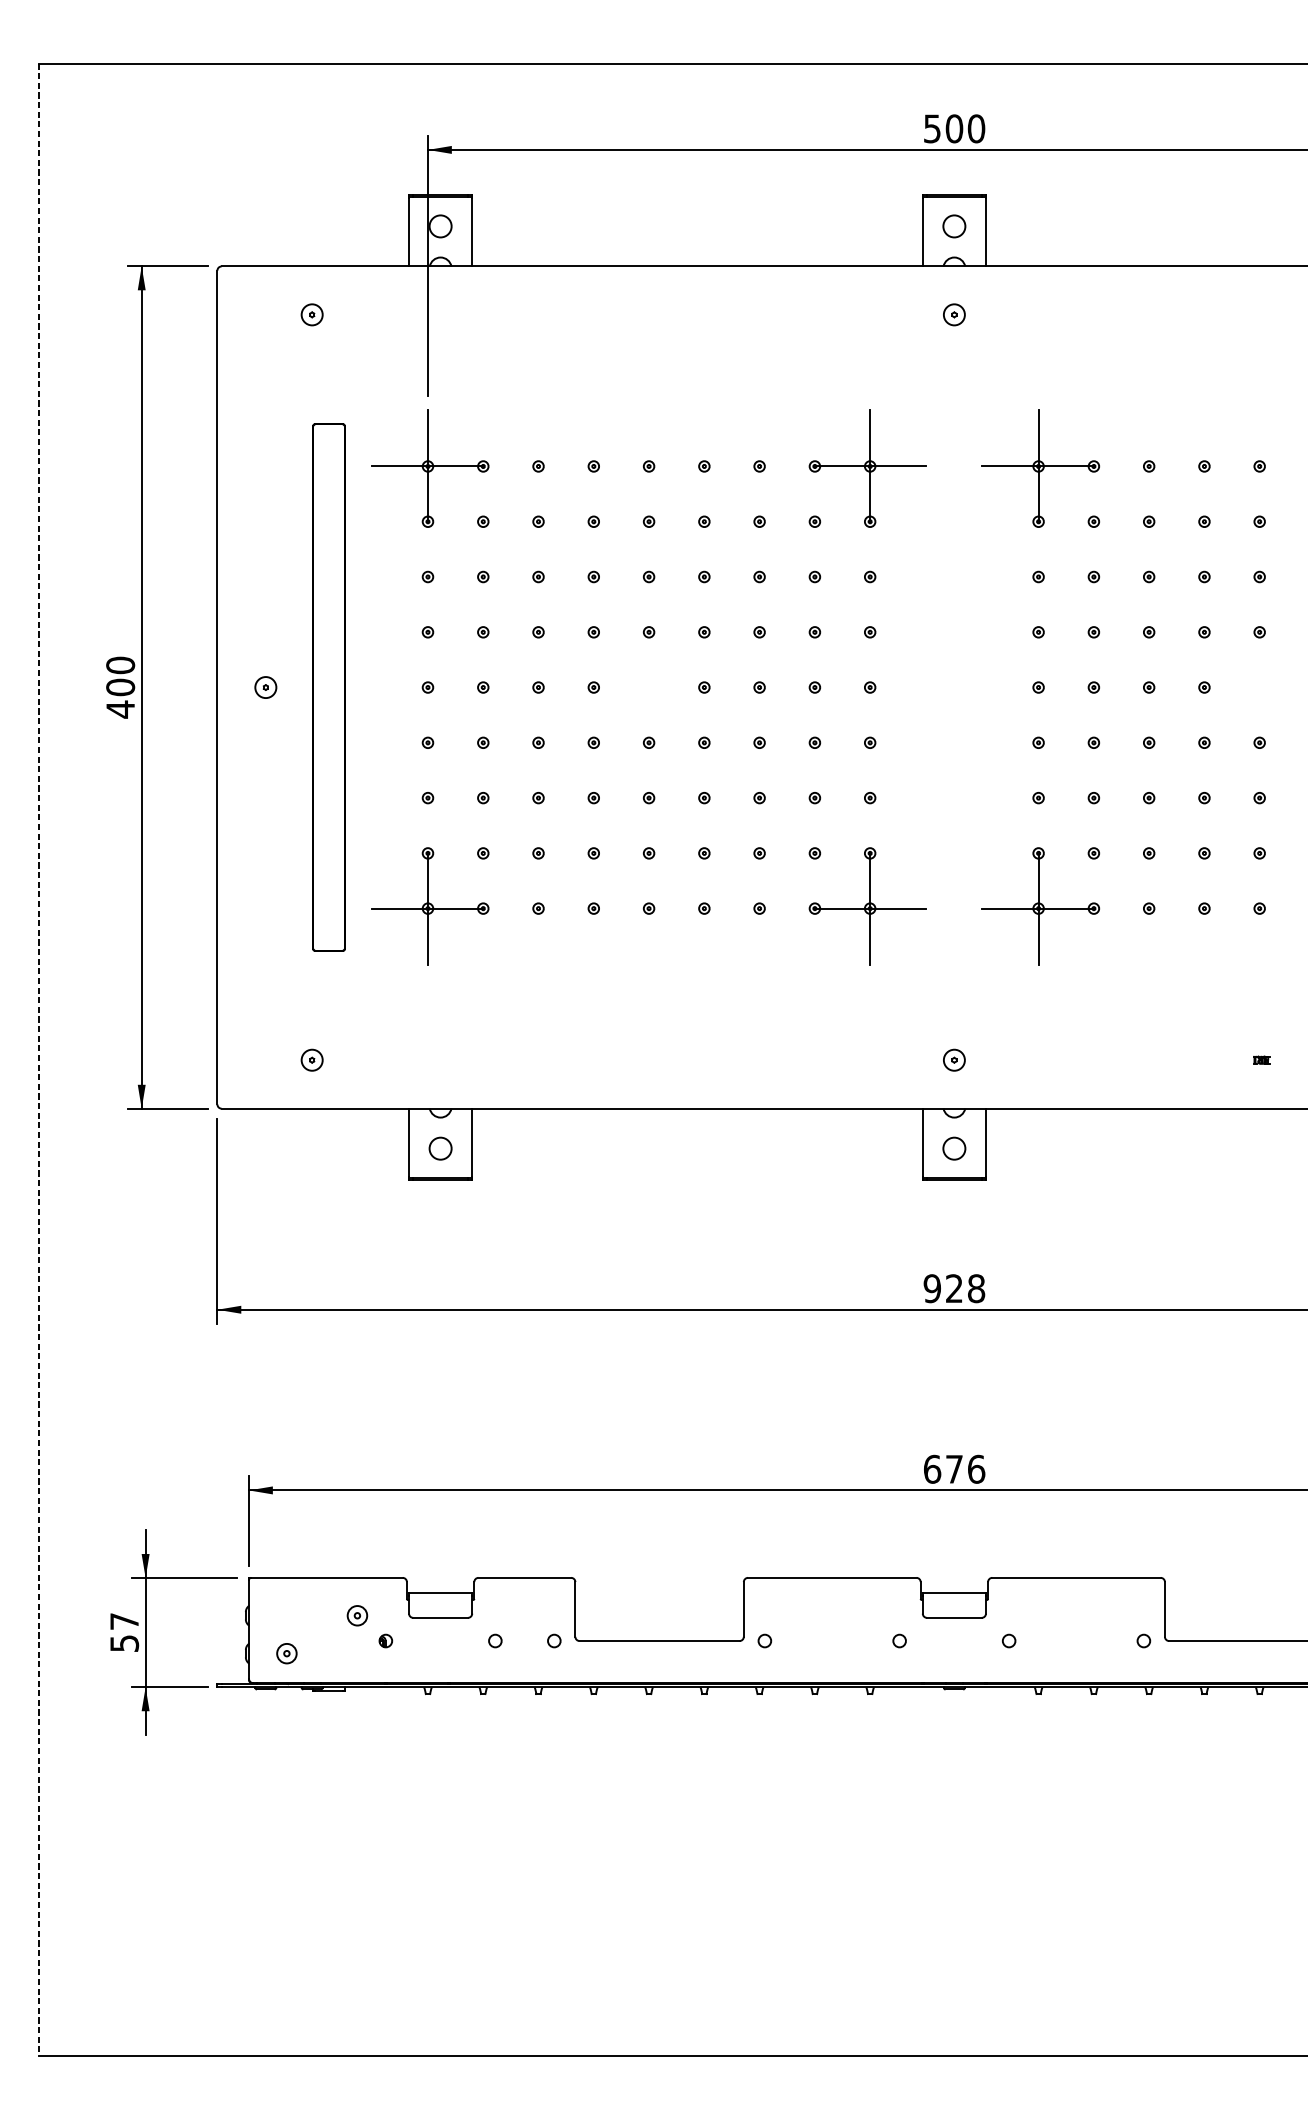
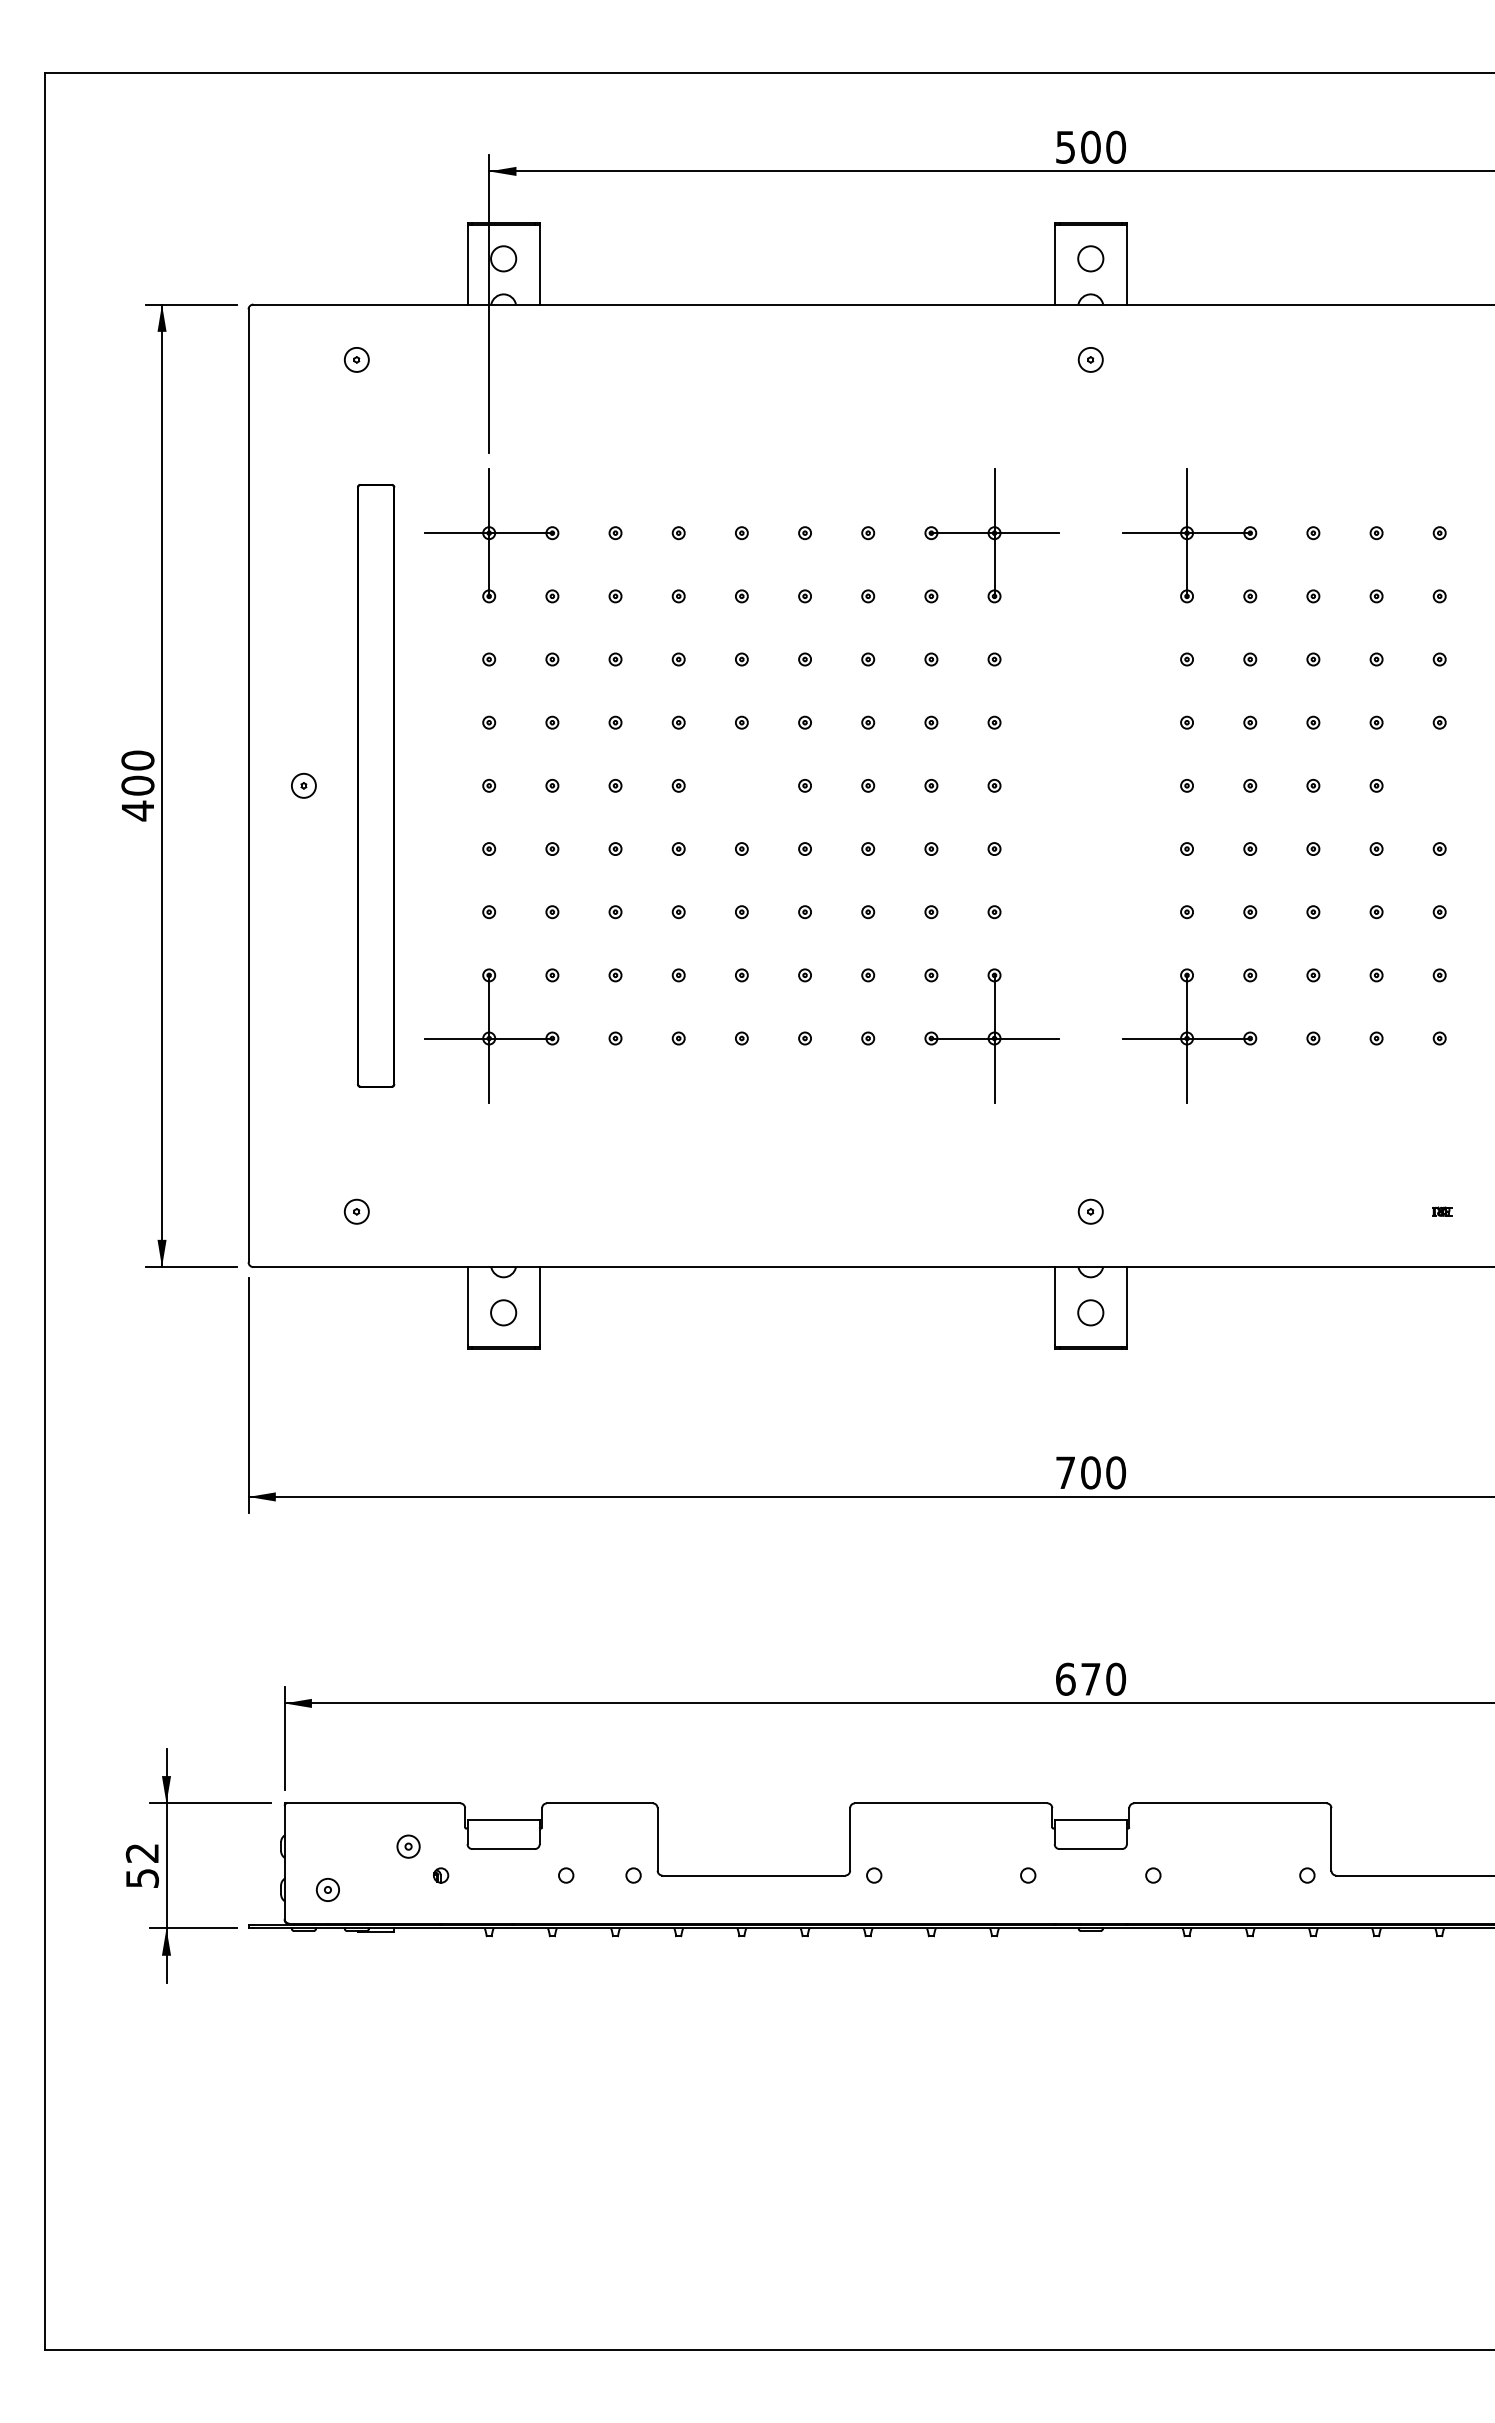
line: (38, 1060) -> (44, 1211), dashed -> solid
text: (954, 1288) -> (1090, 1472), 928 -> 700
text: (976, 1468) -> (1116, 1678), 676 -> 670
text: (123, 1621) -> (141, 1853), 57 -> 52

